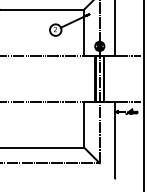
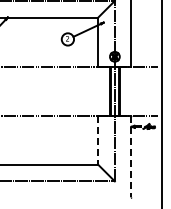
line: (84, 124) -> (98, 140), solid -> dashed
line: (115, 139) -> (131, 156), solid -> dashed

